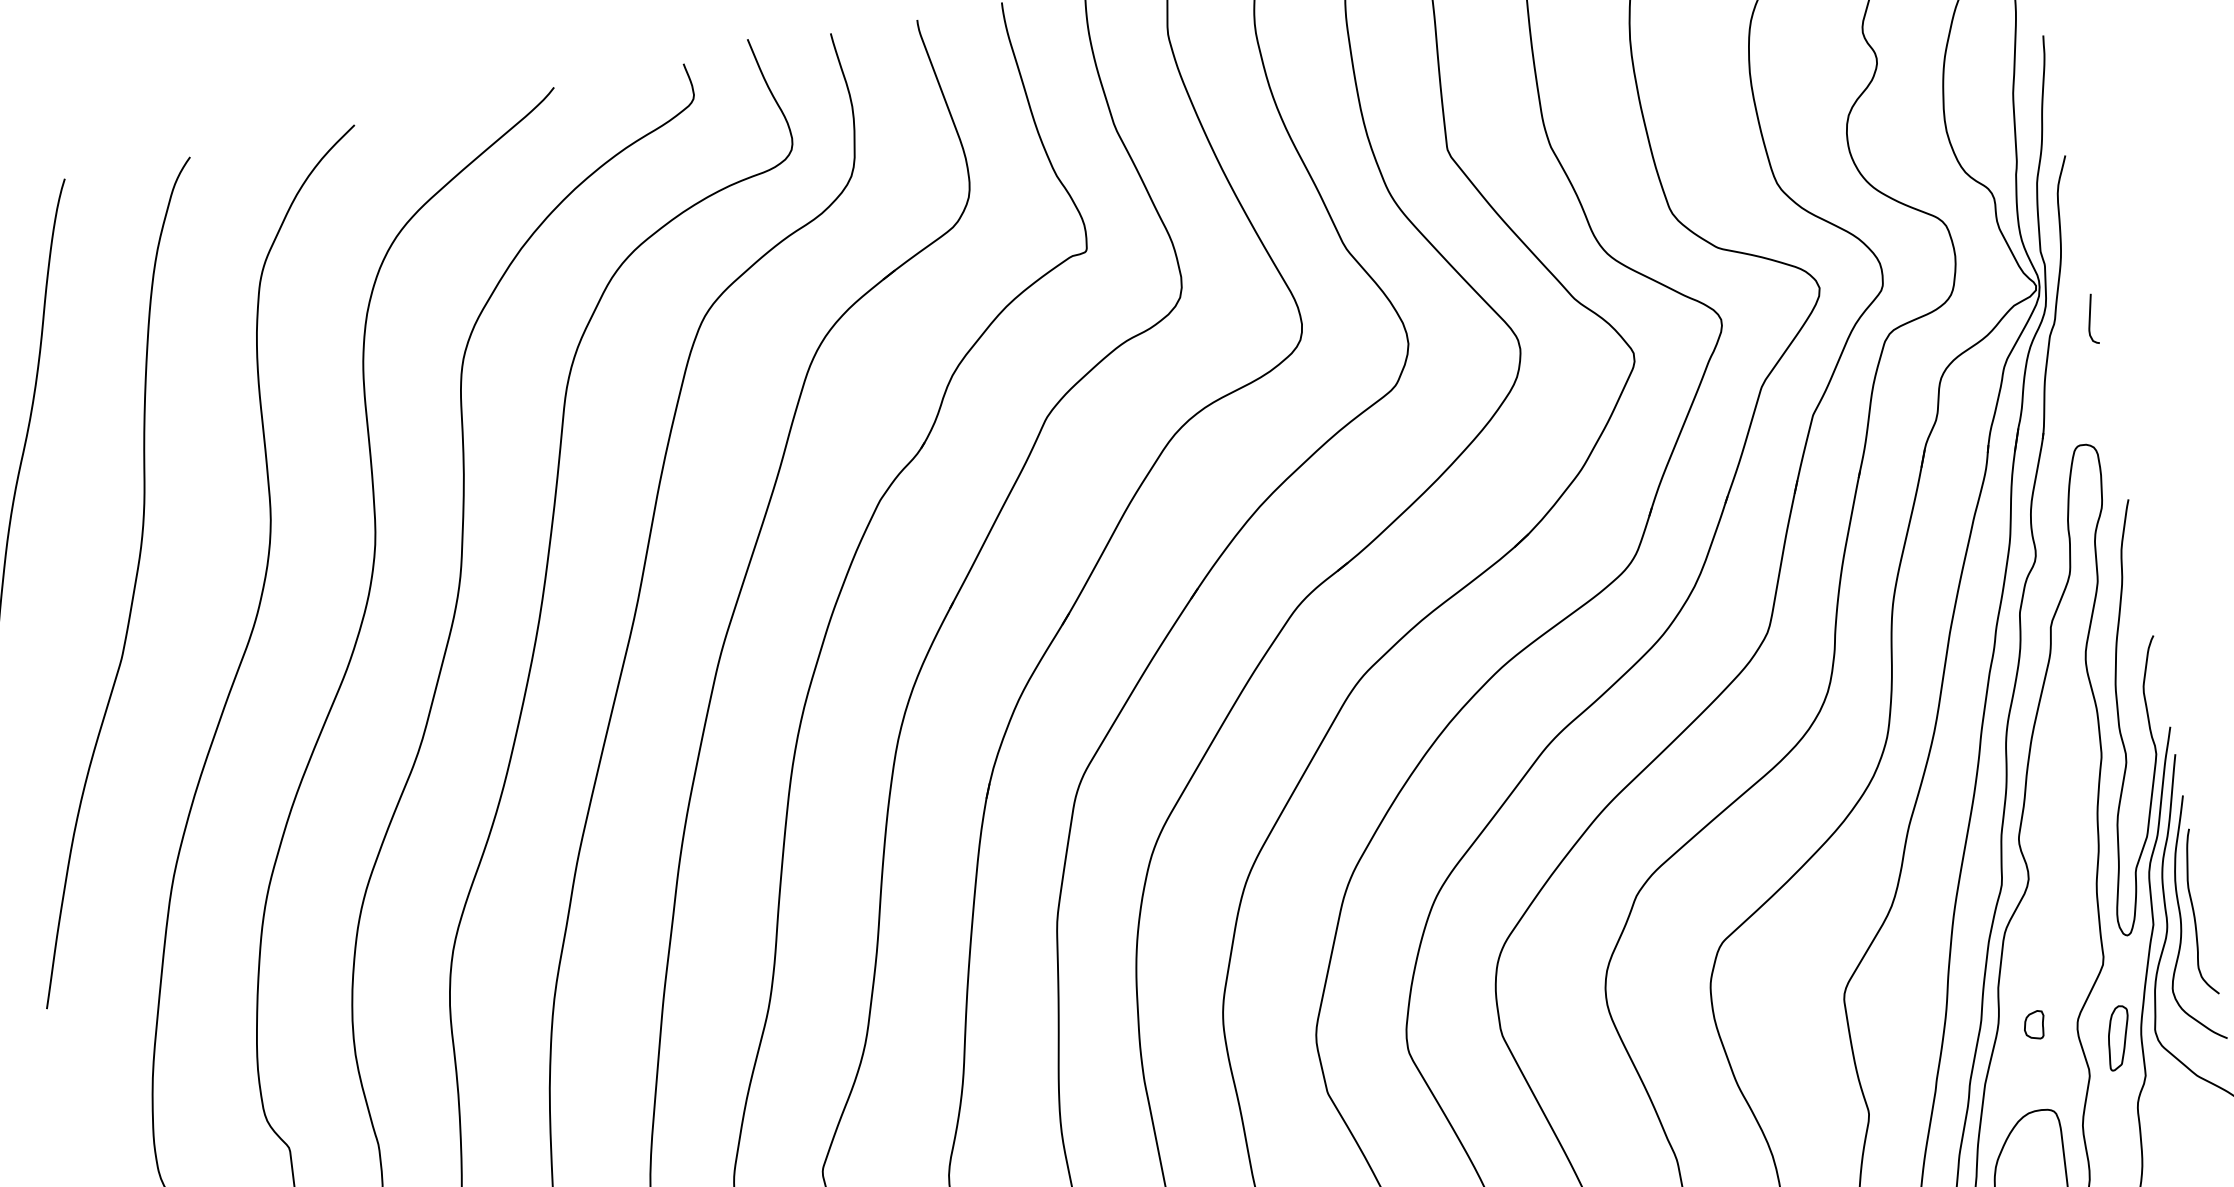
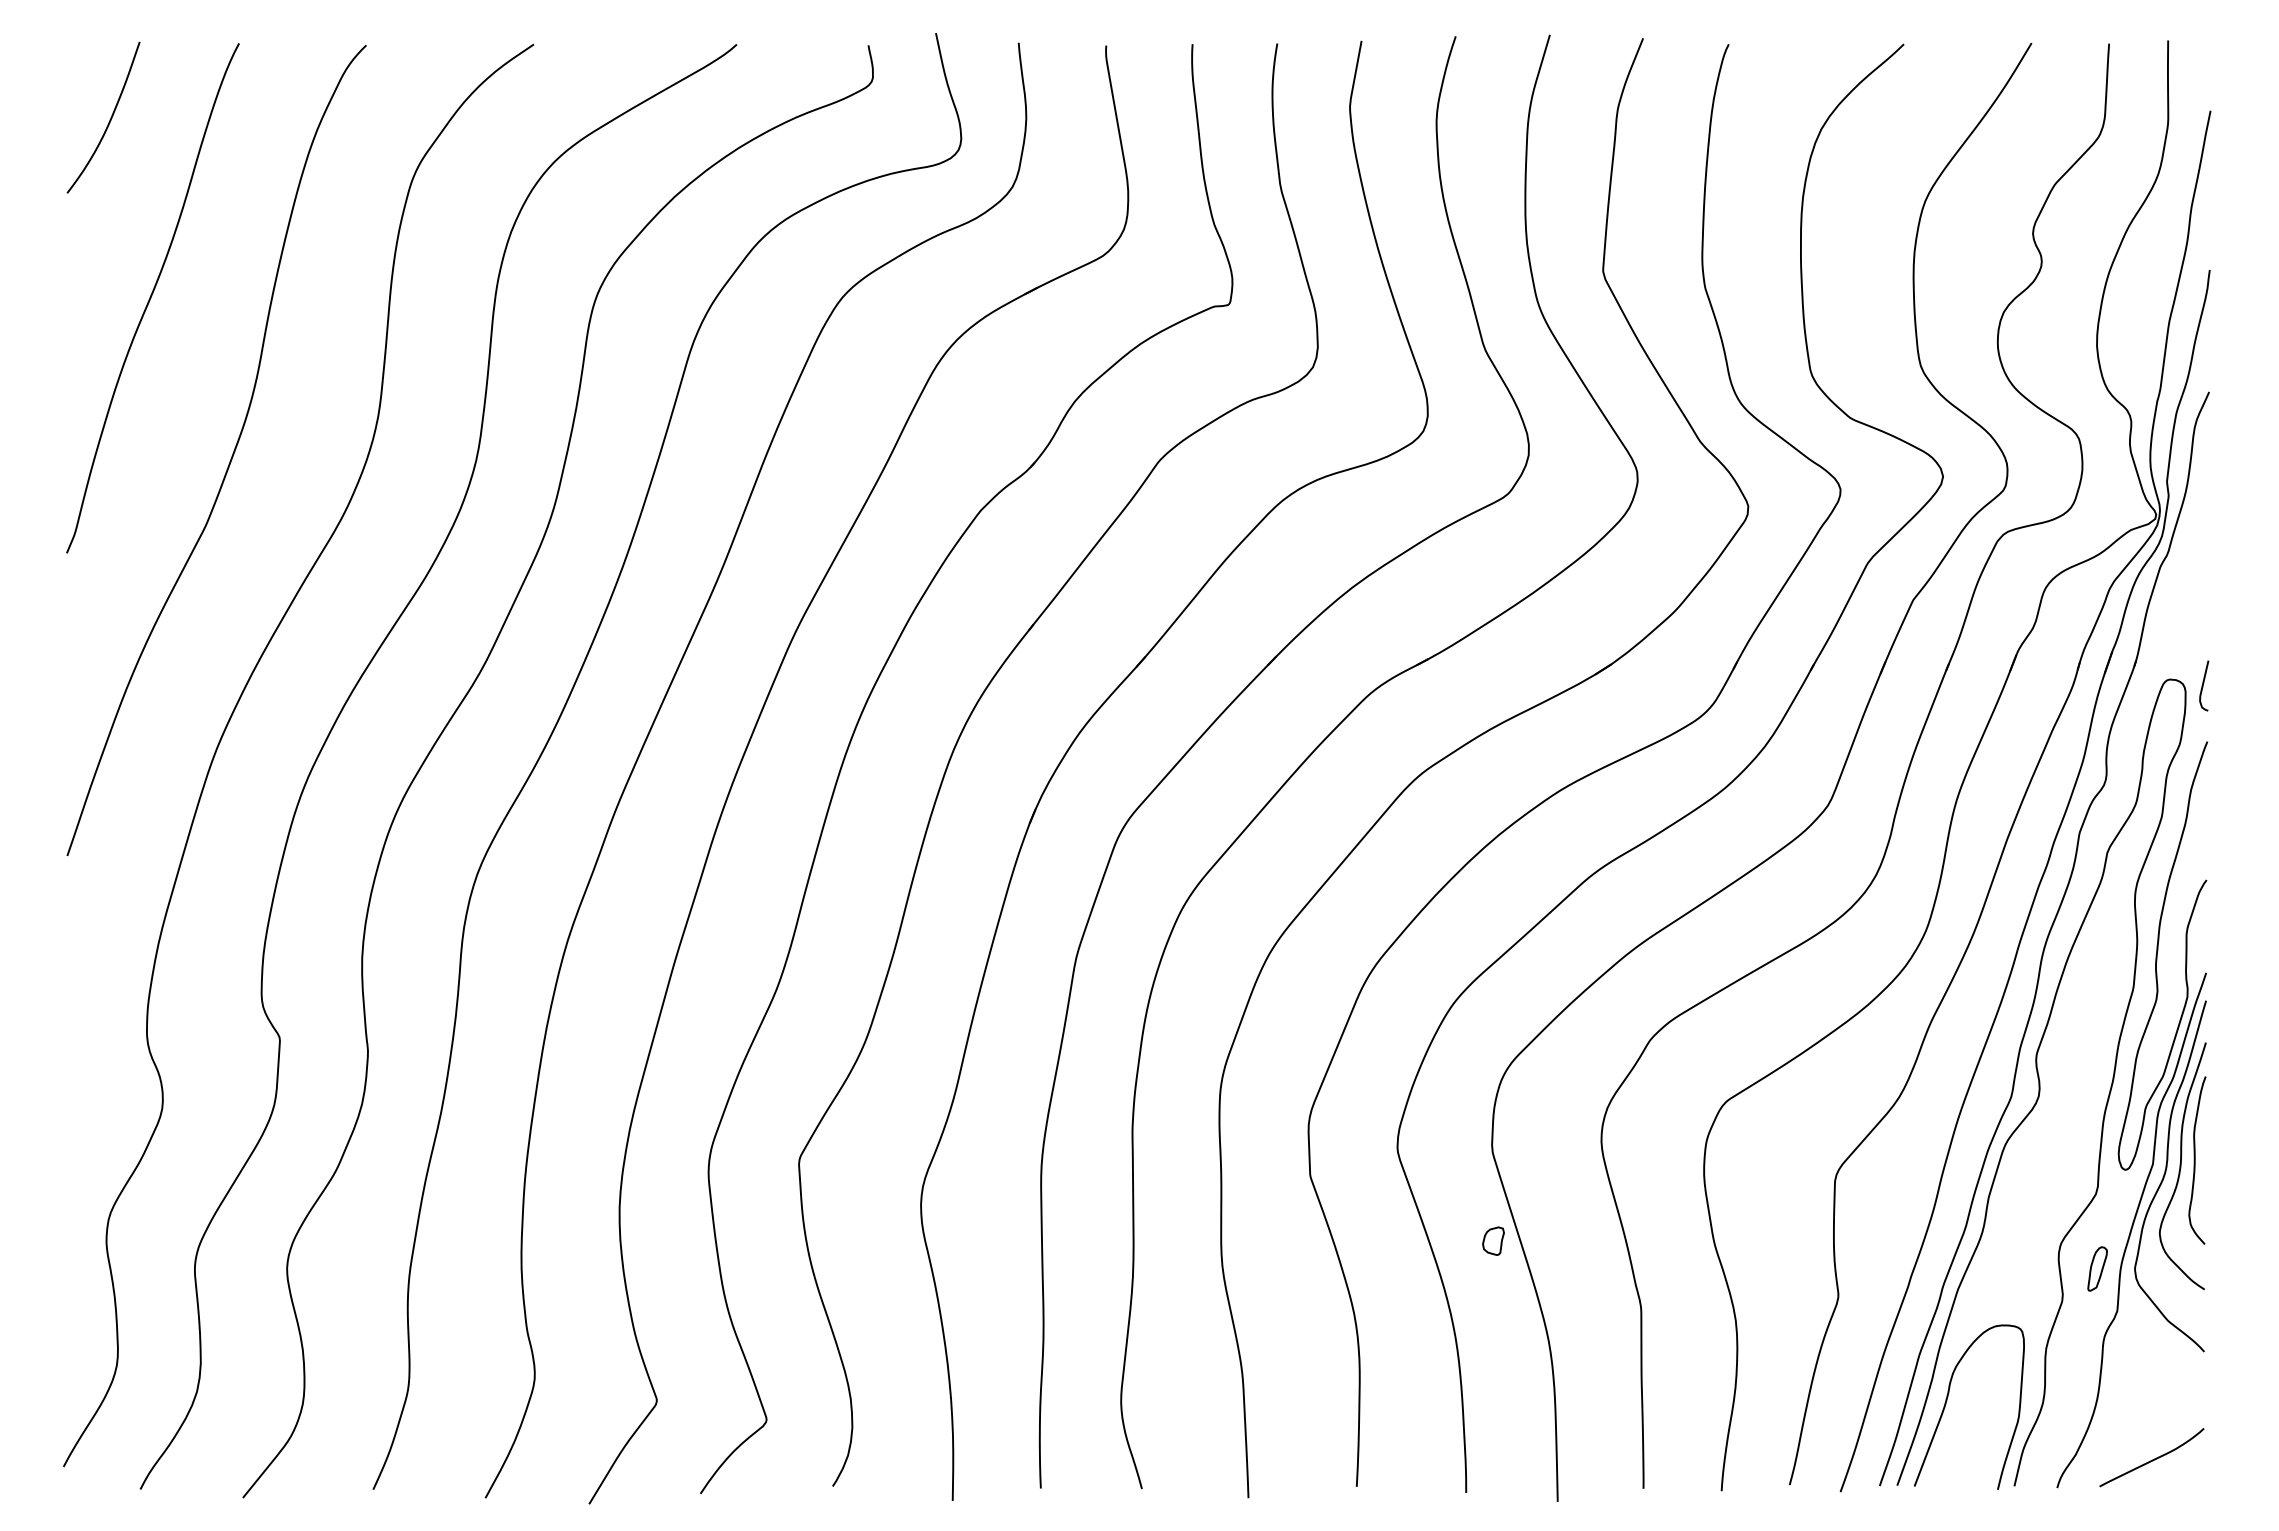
curve: (2090, 319) -> (2203, 685), moved
part: (2034, 1024) -> (1493, 1240), moved
part: (2118, 1037) -> (2097, 1268), size x0.7

